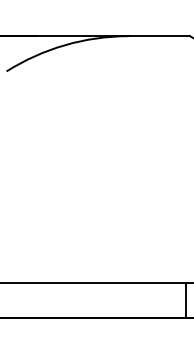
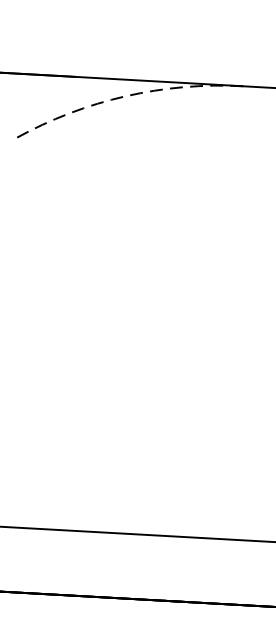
arc: (65, 45) -> (126, 96), solid -> dashed

